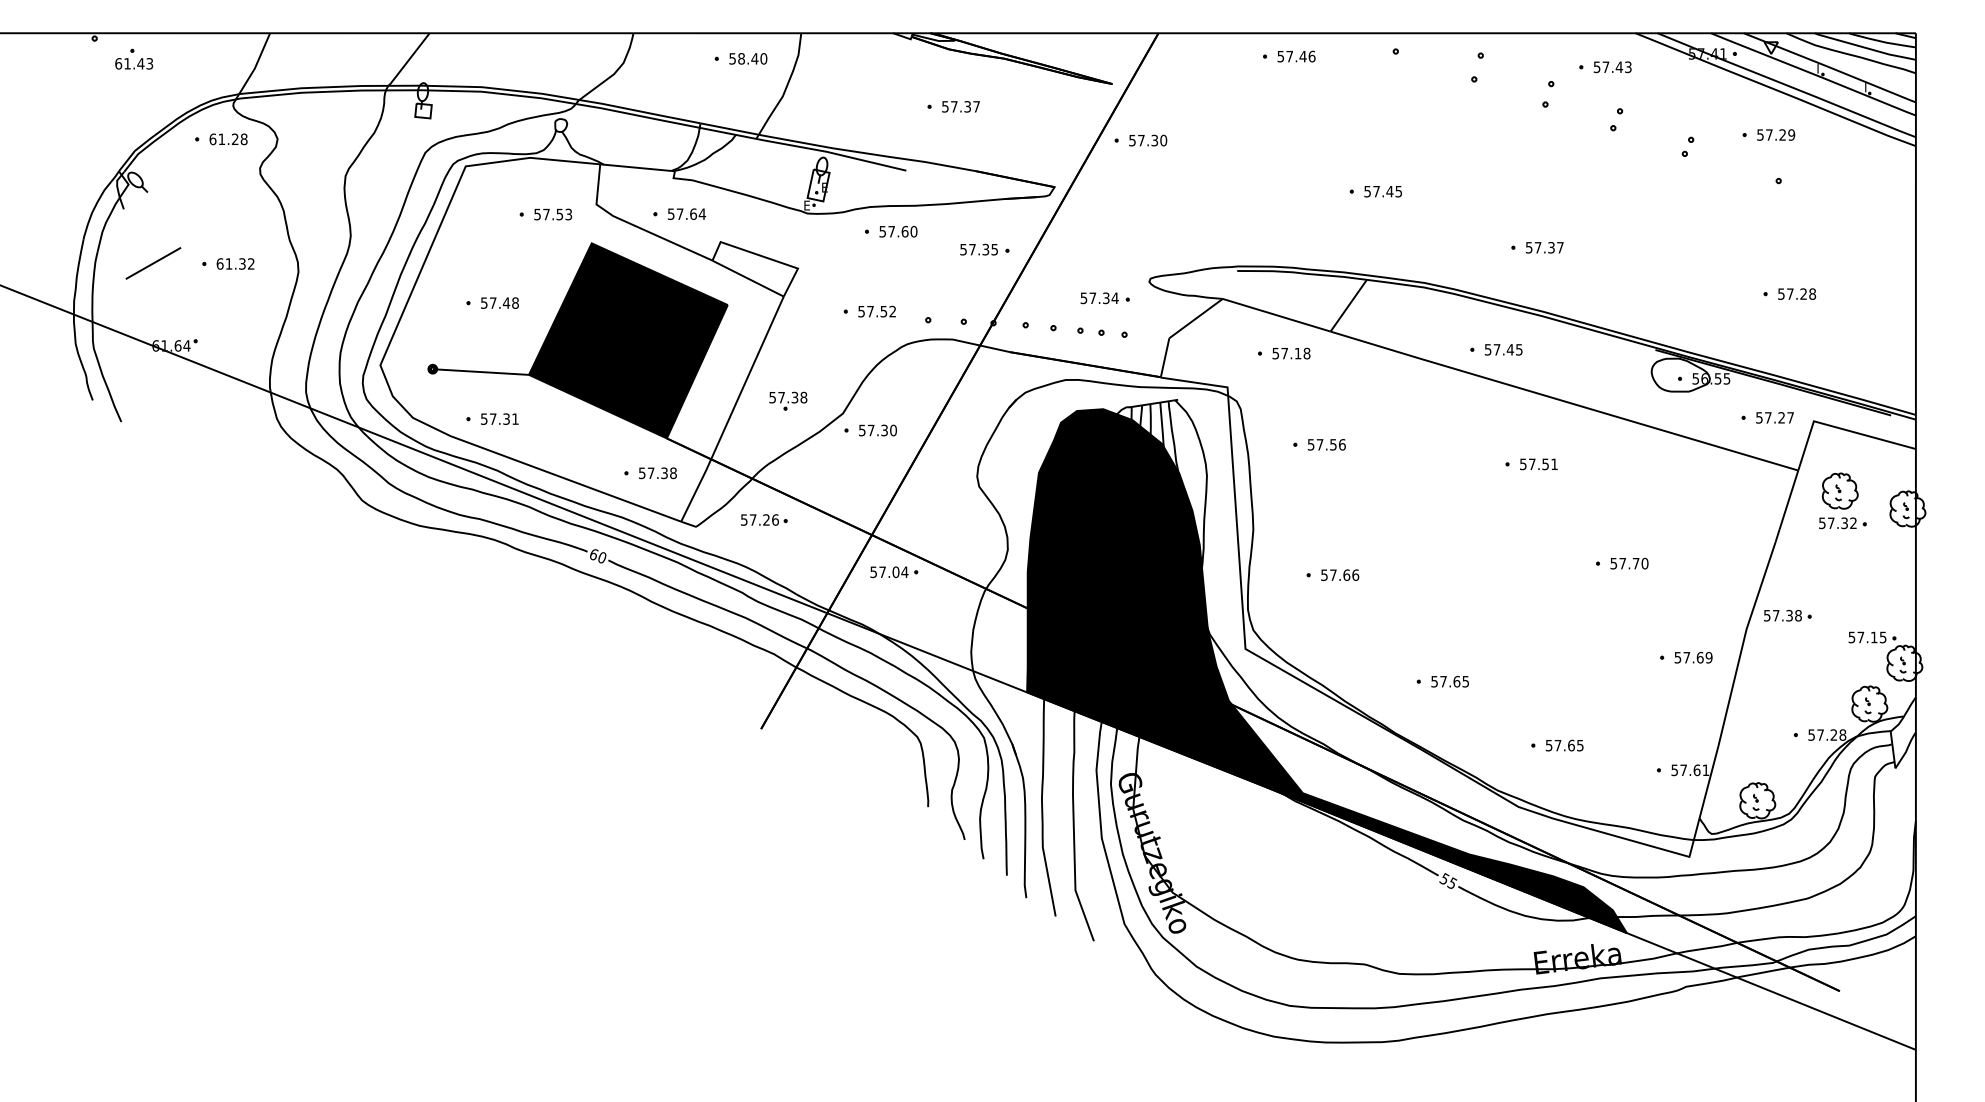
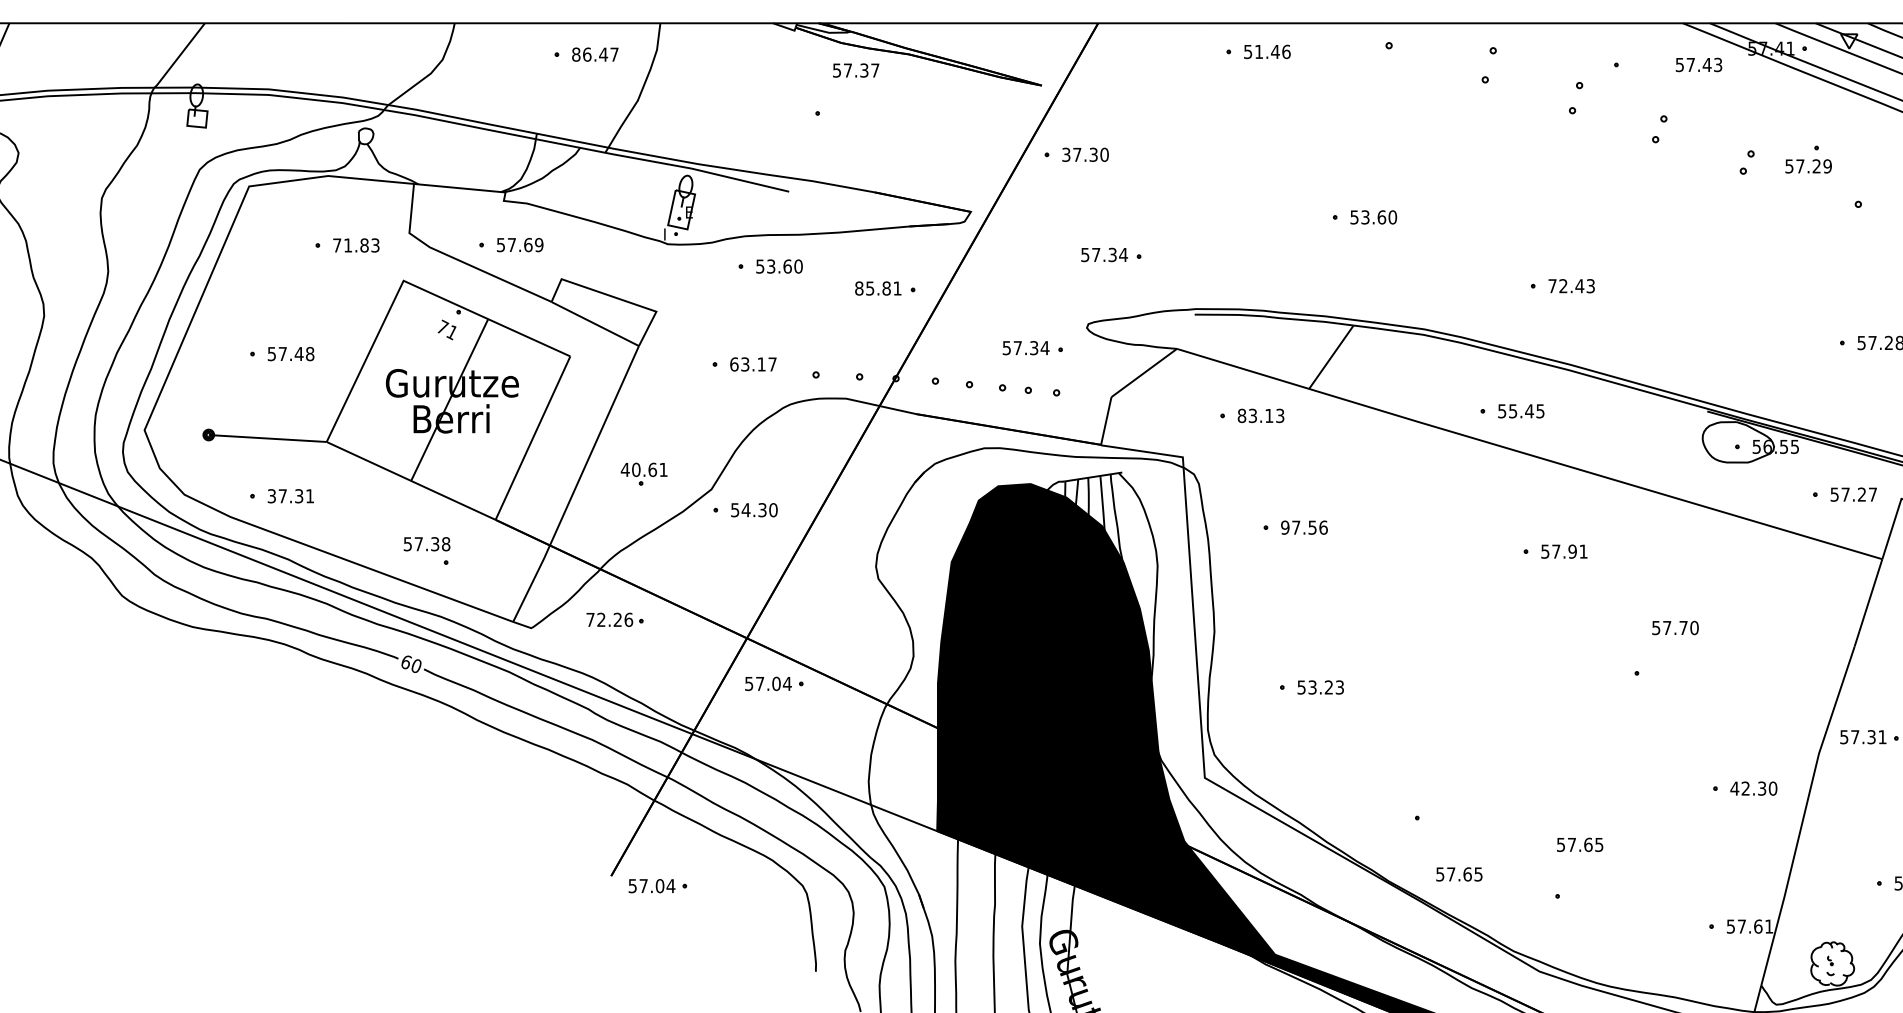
text: (1289, 56) -> (1258, 51), 57.46 -> 51.46
text: (748, 58) -> (595, 54), 58.40 -> 86.47
text: (1612, 67) -> (1698, 65), moved
text: (960, 106) -> (855, 70), moved
text: (1776, 134) -> (1809, 165), moved
text: (1132, 139) -> (1066, 153), 57.30 -> 37.30
text: (1387, 191) -> (1378, 217), 57.45 -> 53.60
text: (807, 205) -> (668, 234), E -> I
text: (548, 214) -> (350, 245), 57.53 -> 71.83
text: (702, 214) -> (539, 245), 57.64 -> 57.69
part: (1168, 222) -> (1110, 255), added
text: (891, 231) -> (770, 266), 57.60 -> 53.60
text: (1544, 247) -> (1571, 285), 57.37 -> 72.43
text: (978, 249) -> (877, 288), 57.35 -> 85.81
text: (877, 311) -> (753, 364), 57.52 -> 63.17
fill: (628, 340) -> (448, 399), removed
text: (1496, 349) -> (1512, 410), 57.45 -> 55.45
text: (1291, 353) -> (1261, 415), 57.18 -> 83.13
text: (788, 397) -> (644, 469), 57.38 -> 40.61
text: (484, 418) -> (272, 495), 57.31 -> 37.31
text: (870, 430) -> (745, 510), 57.30 -> 54.30
text: (1310, 444) -> (1284, 527), 57.56 -> 97.56
text: (1545, 463) -> (1572, 550), 57.51 -> 57.91
text: (657, 473) -> (426, 544), moved
text: (748, 519) -> (595, 619), 57.26 -> 72.26
text: (1629, 563) -> (1675, 627), moved
text: (1344, 575) -> (1326, 687), 57.66 -> 53.23
text: (1798, 615) -> (1882, 736), 57.38 -> 57.31
text: (1693, 657) -> (1753, 788), 57.69 -> 42.30
text: (1449, 681) -> (1458, 874), moved
part: (799, 737) -> (658, 886), added
text: (1564, 745) -> (1579, 844), moved

